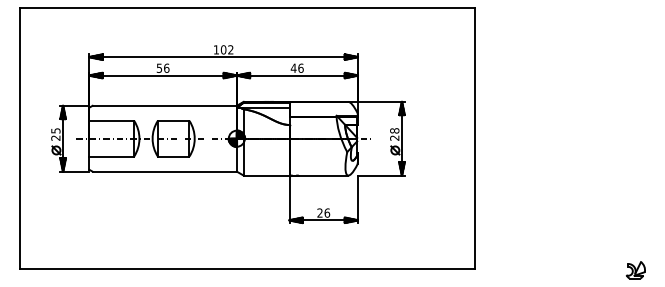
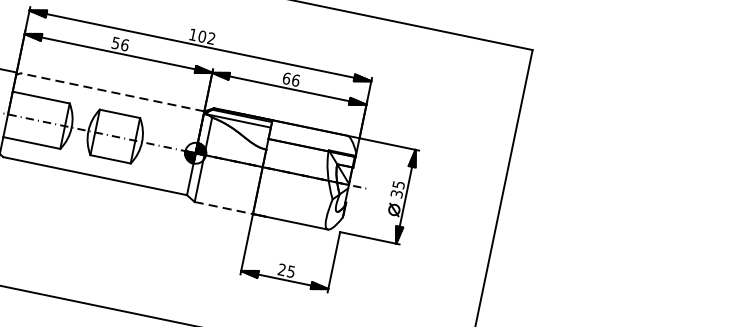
text: (293, 67) -> (286, 77), 46 -> 66
line: (164, 105) -> (112, 91), solid -> dashed
text: (394, 134) -> (397, 189), 28 -> 35
line: (266, 175) -> (223, 207), solid -> dashed
text: (327, 212) -> (291, 271), 26 -> 25

